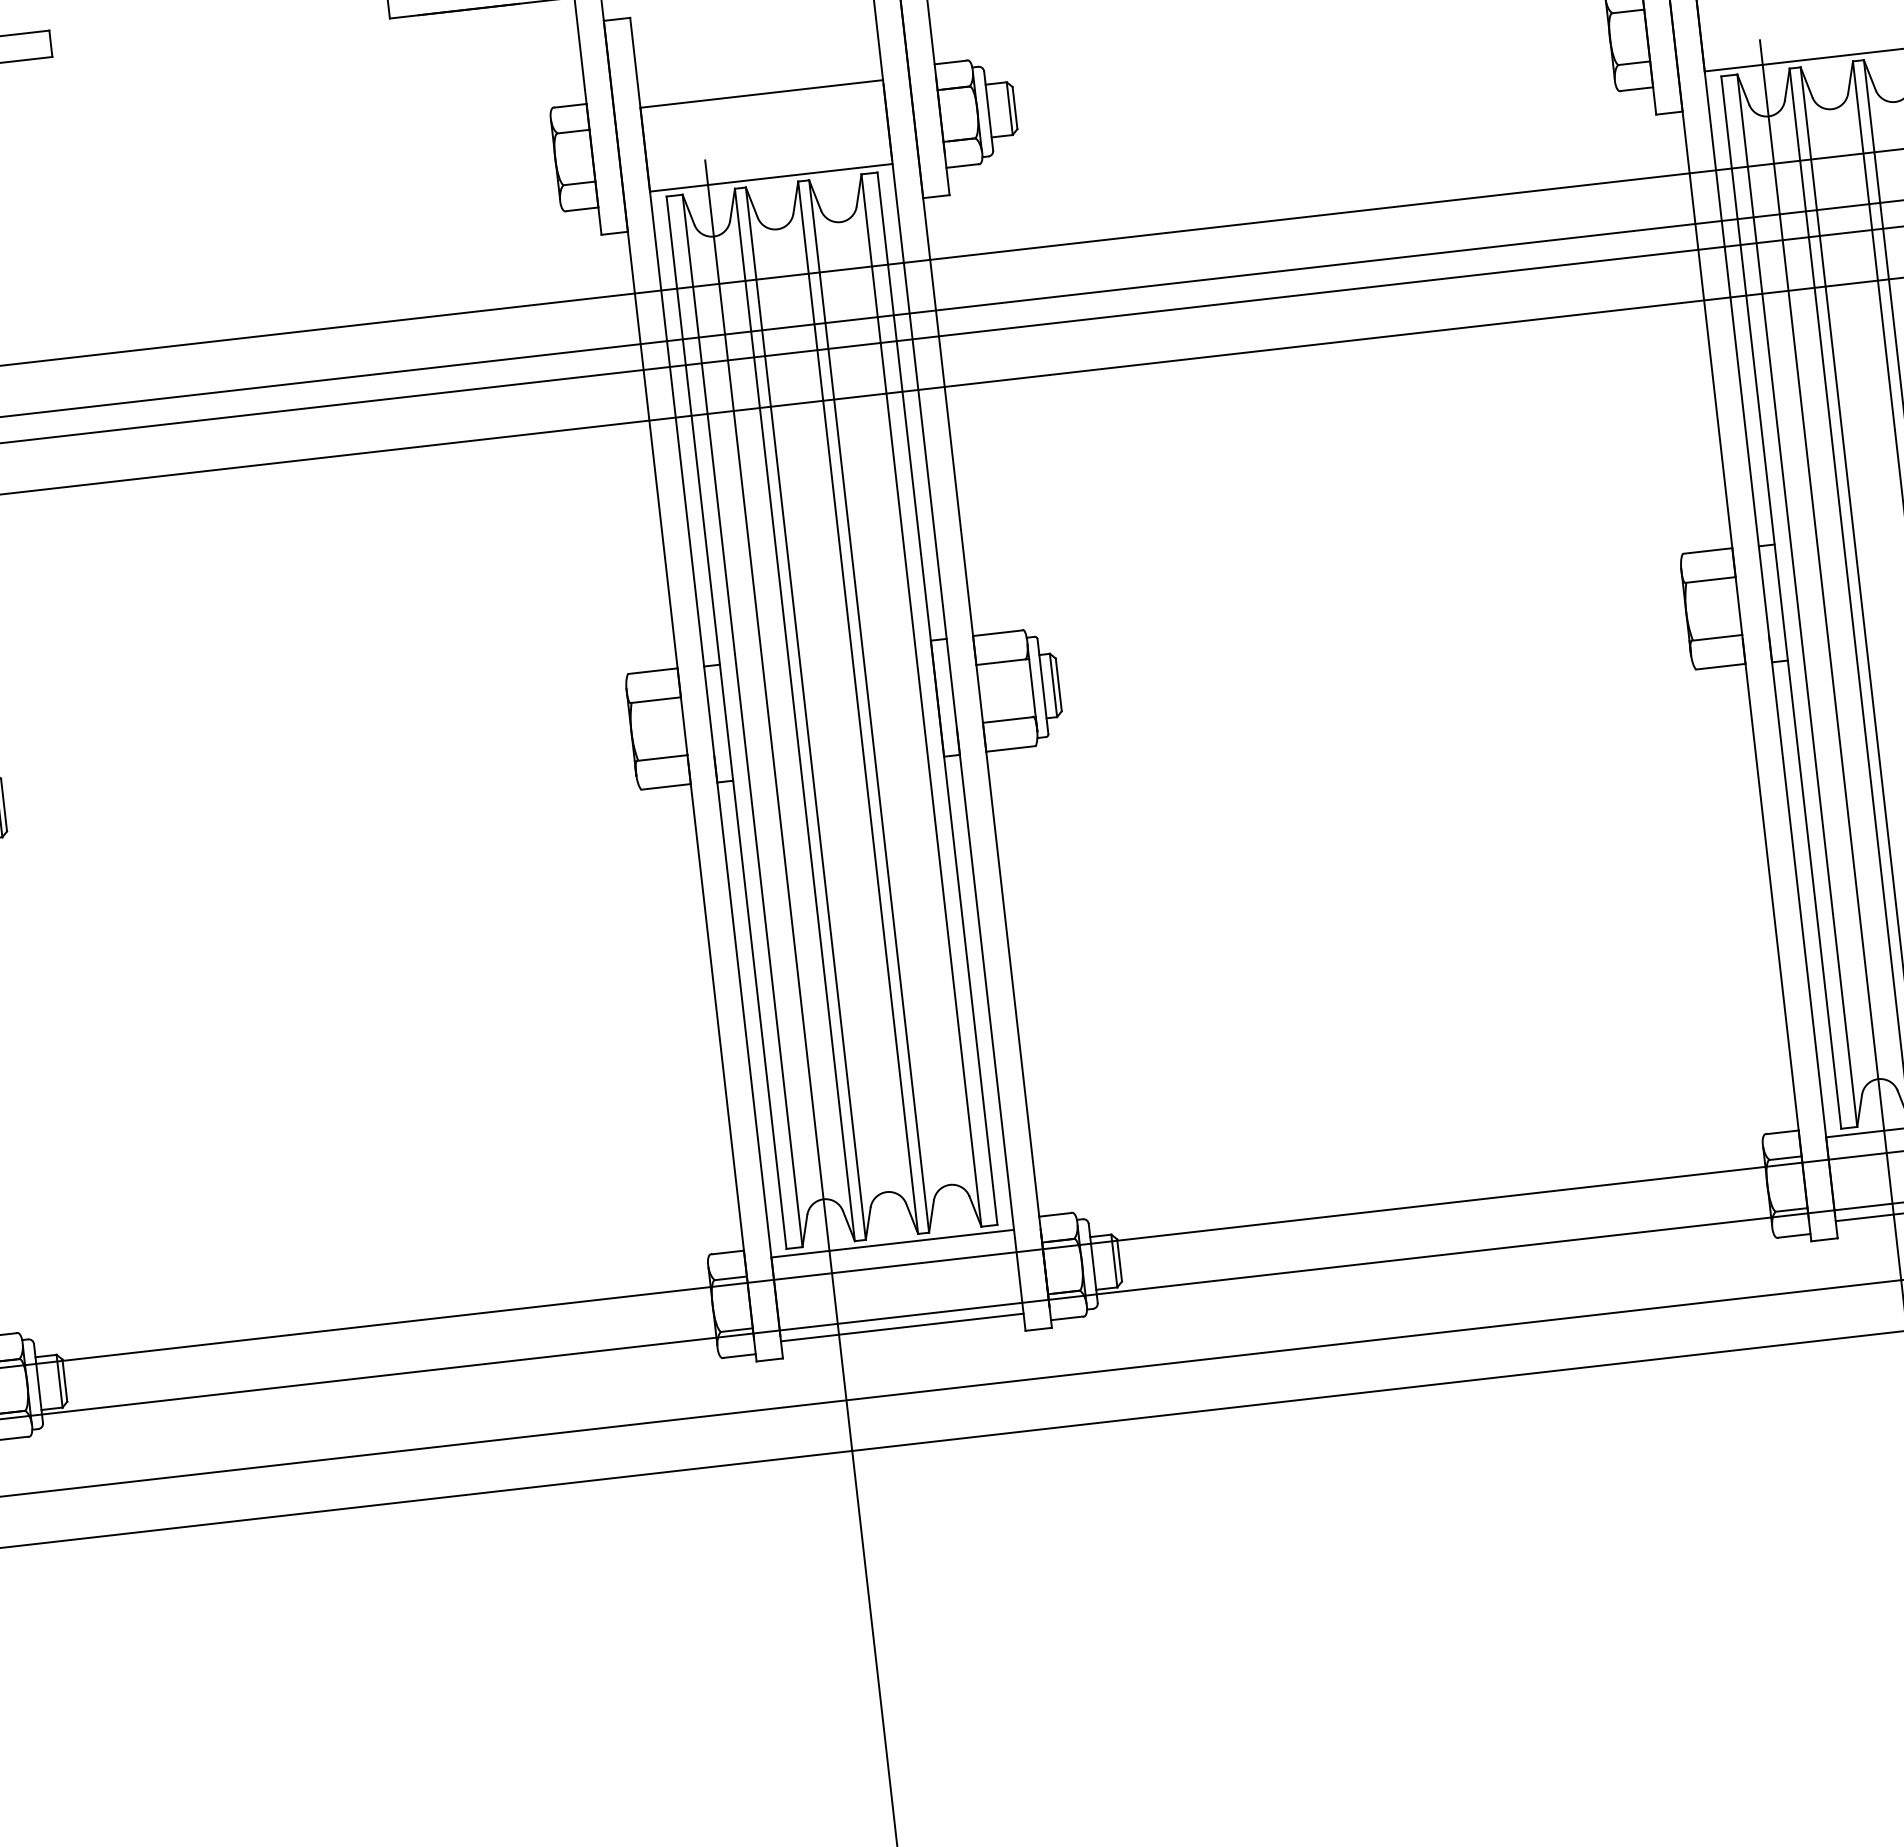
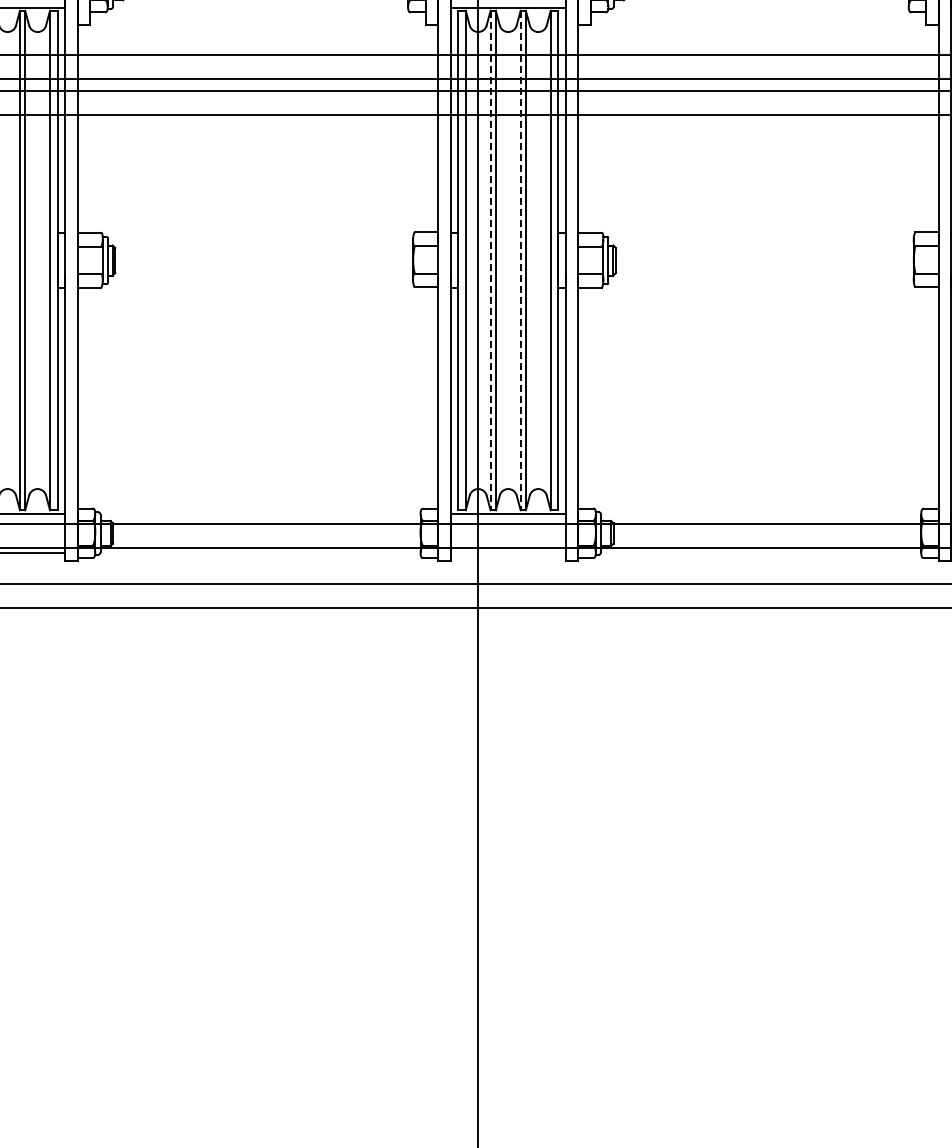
line: (857, 707) -> (520, 260), solid -> dashed
line: (794, 714) -> (490, 260), solid -> dashed
line: (900, 1328) -> (507, 553), removed

